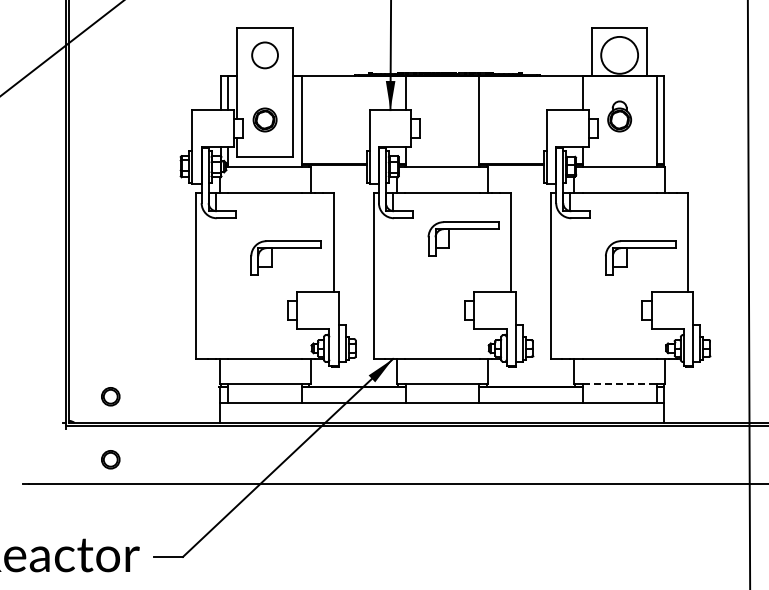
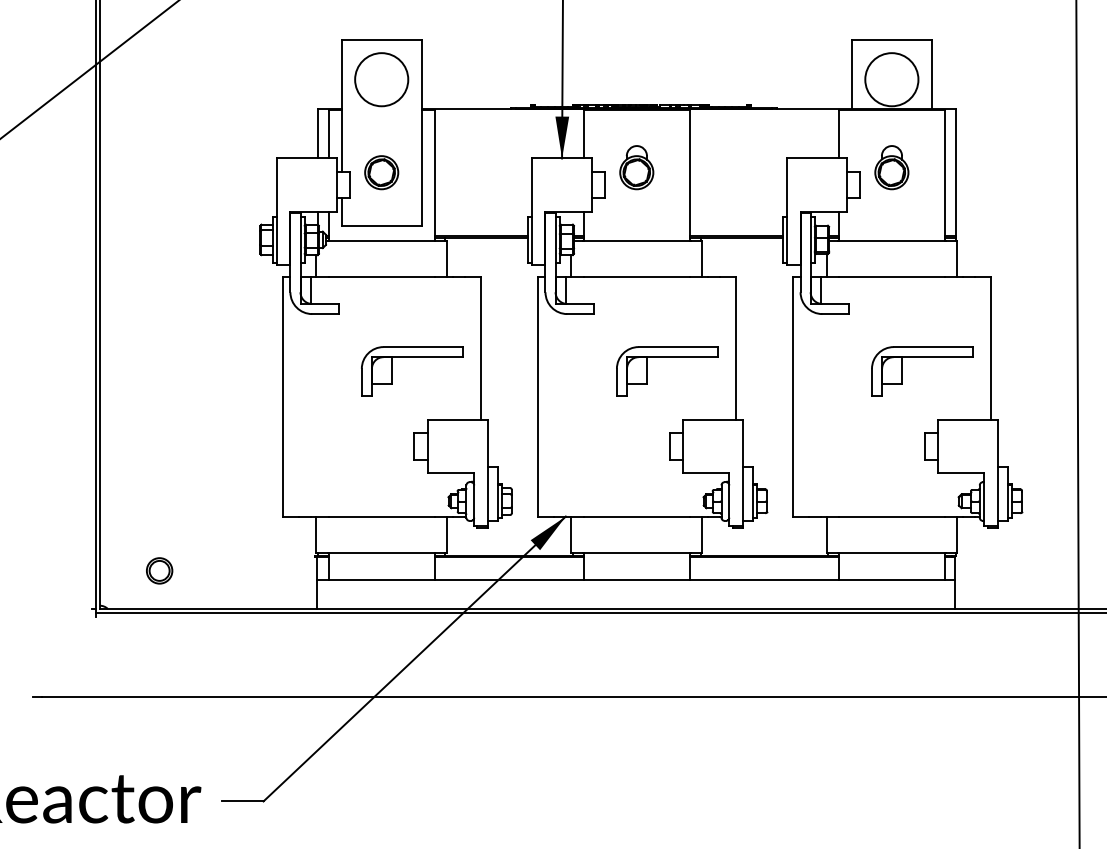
circle: (264, 55) -> (380, 79), size x1.43
part: (442, 116) -> (636, 167), added
part: (463, 229) -> (667, 357), moved
line: (620, 384) -> (893, 553), dashed -> solid
part: (110, 459) -> (159, 661), removed

